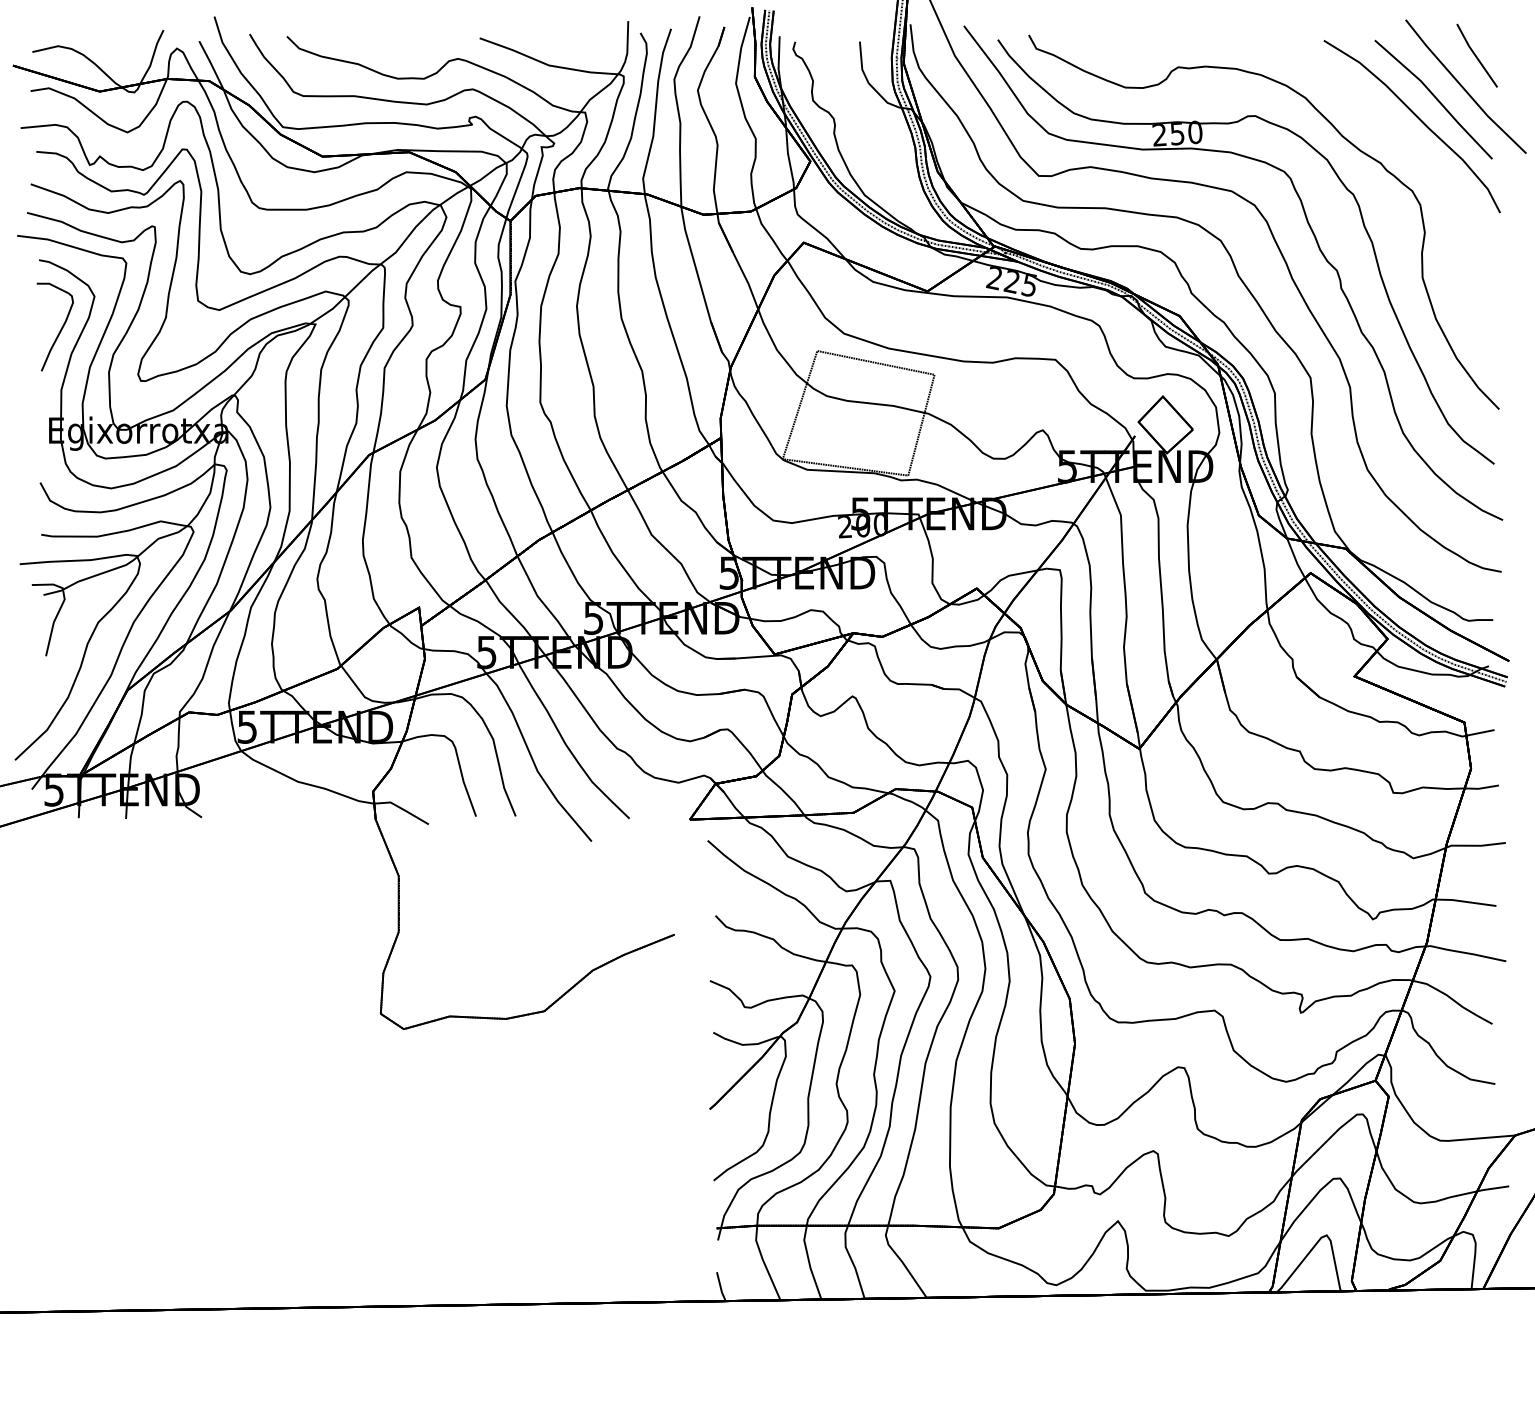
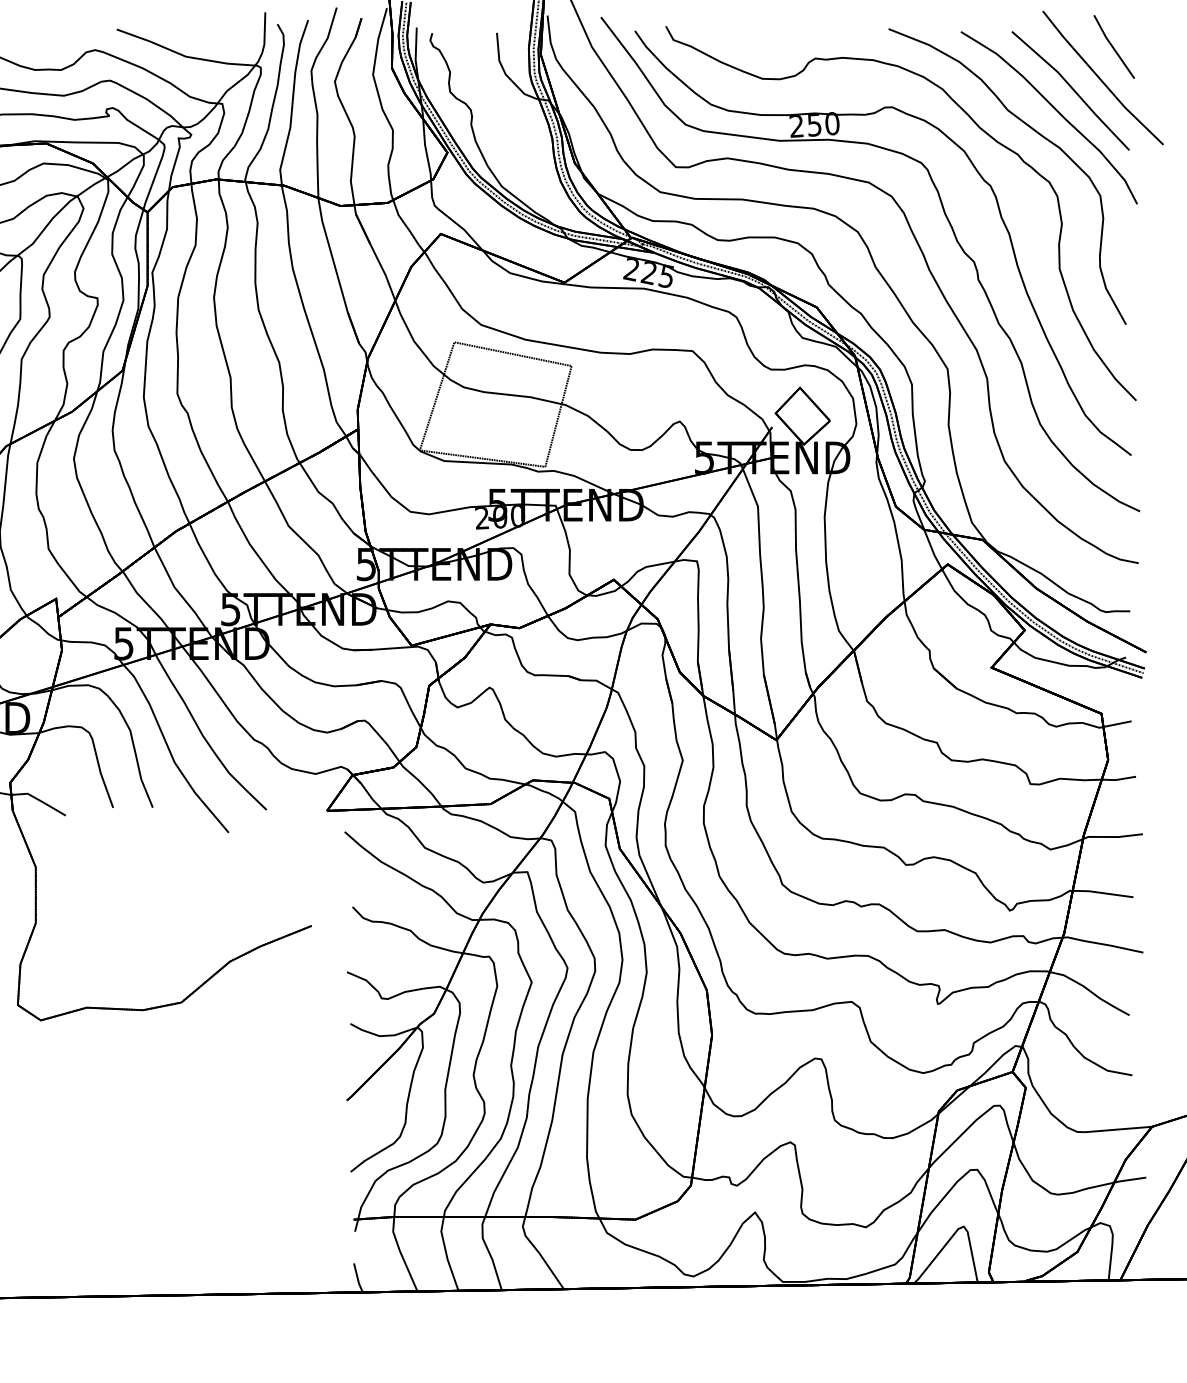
curve: (1401, 143) -> (1038, 134), added

